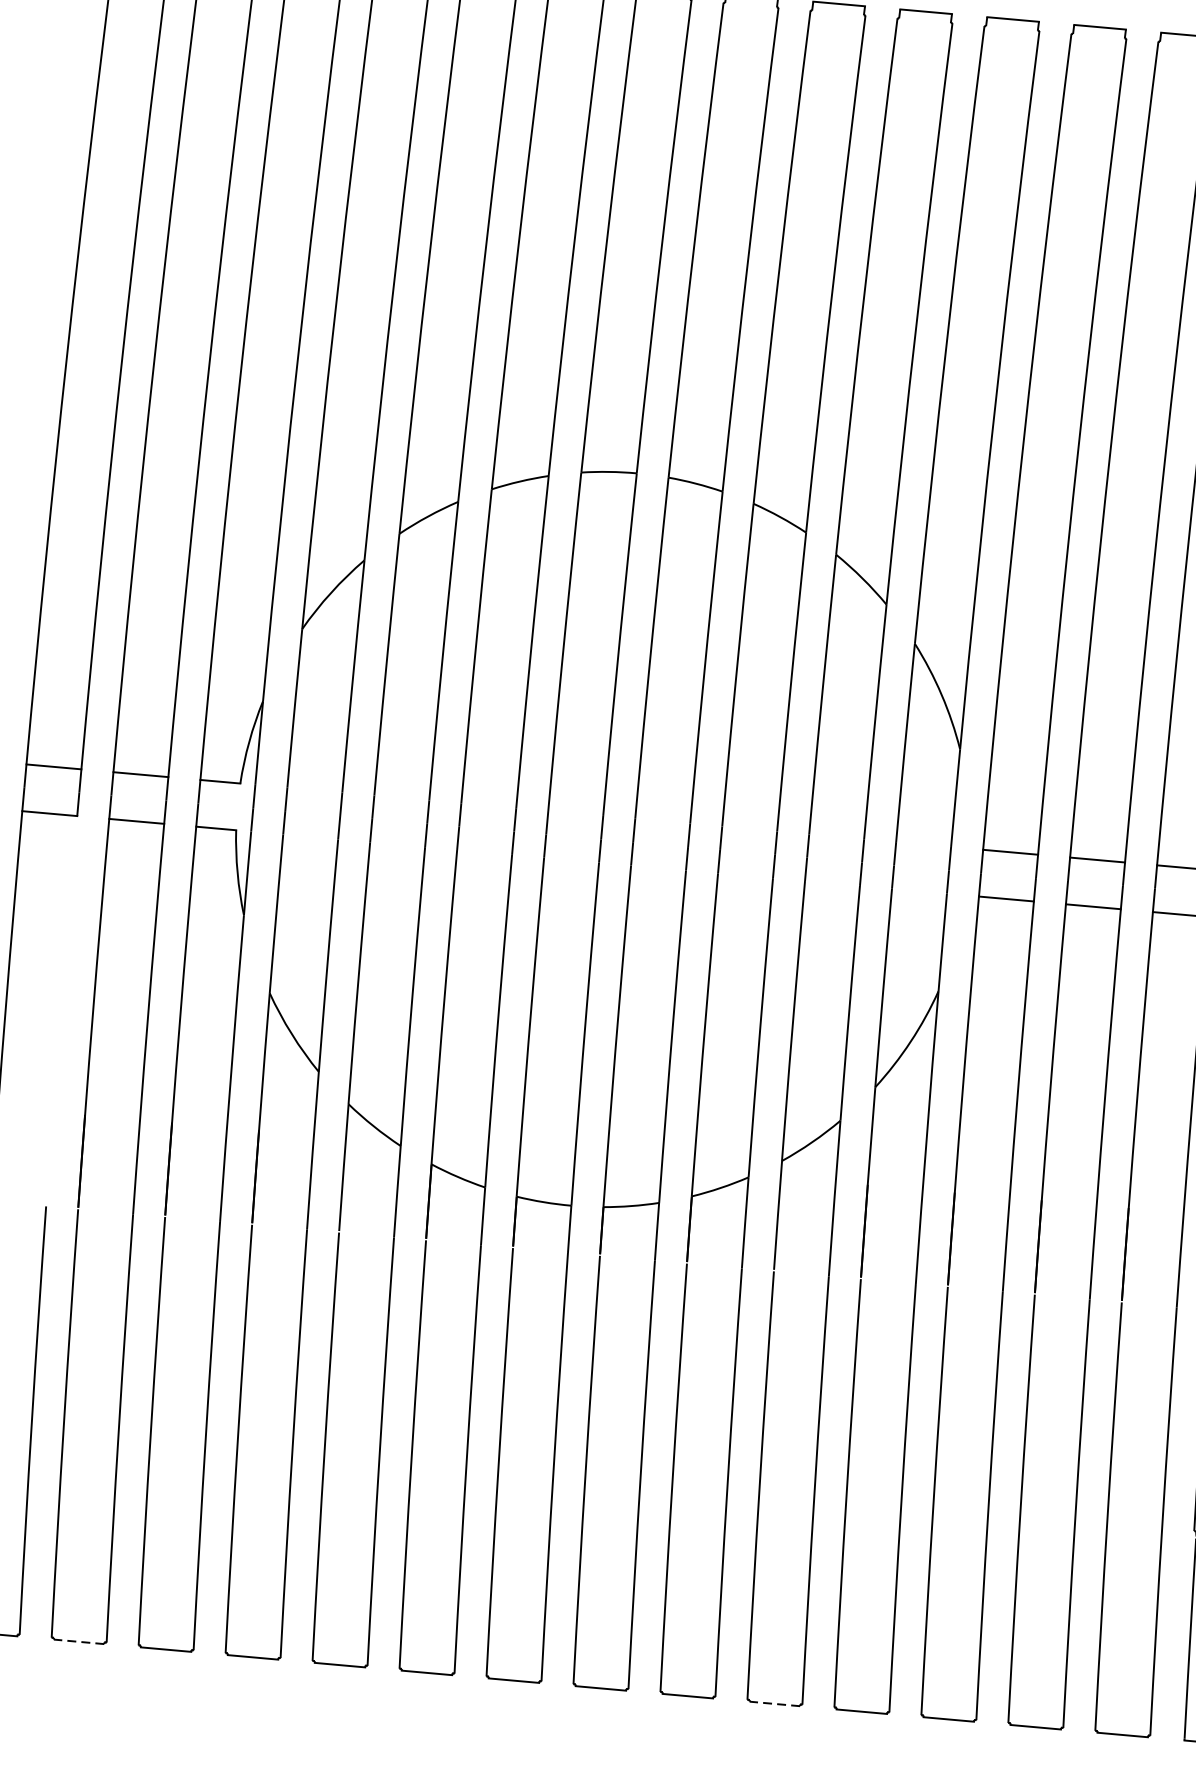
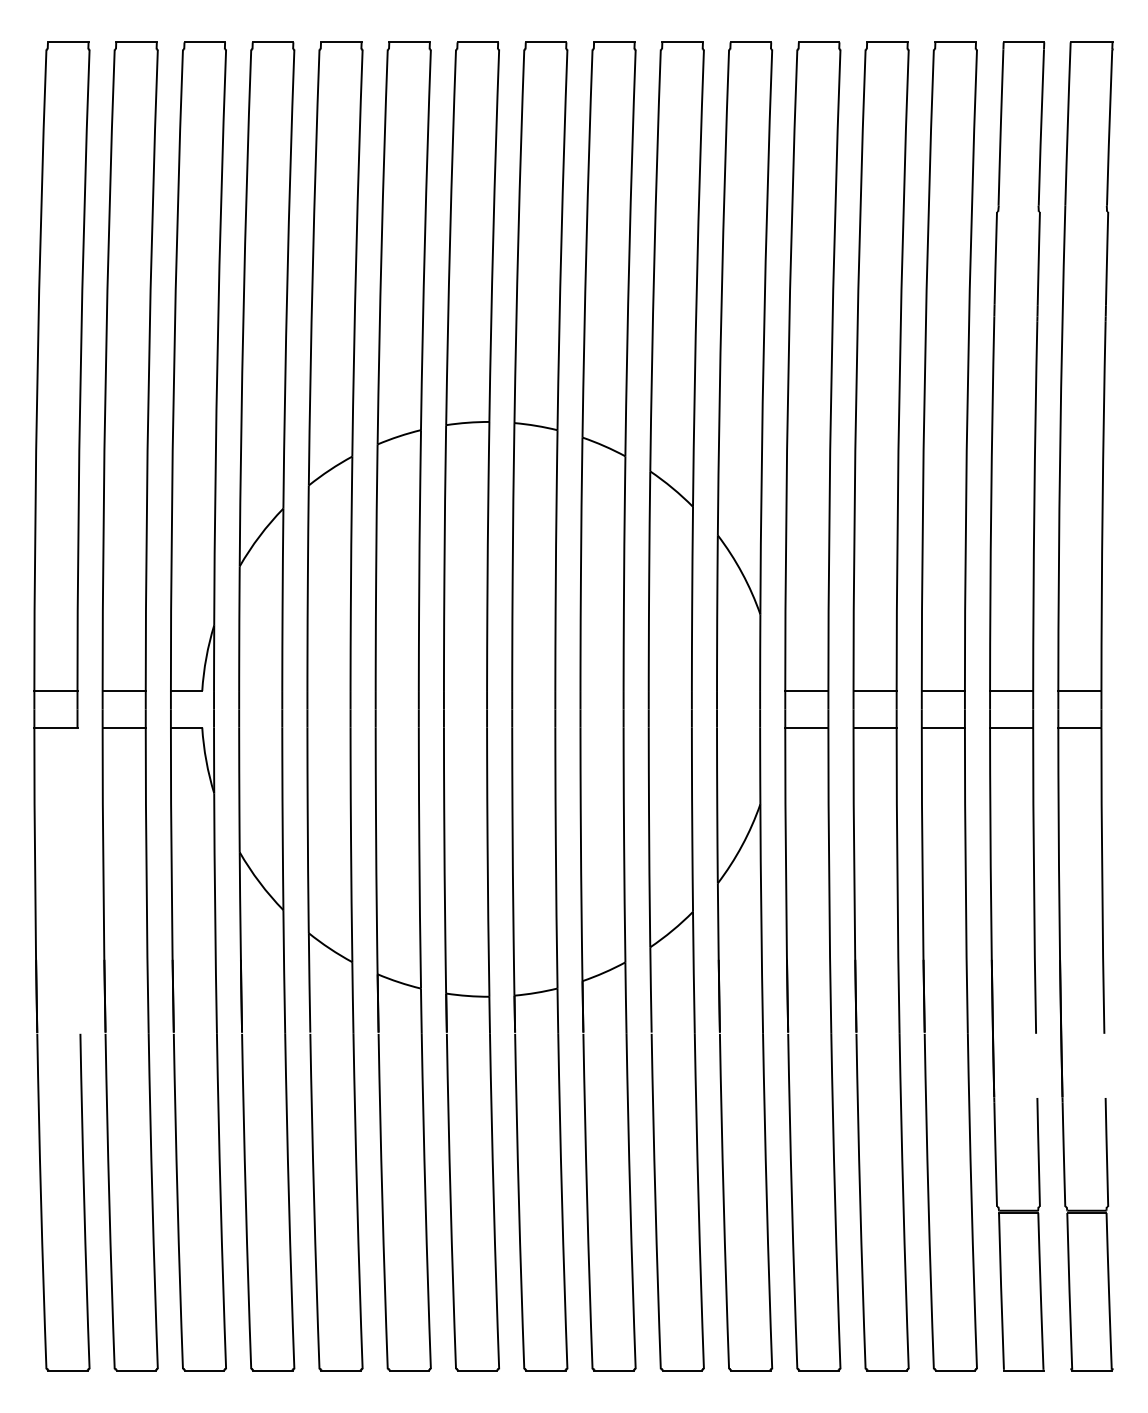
line: (79, 1641) -> (136, 1370), dashed -> solid
line: (774, 1703) -> (682, 1370), dashed -> solid

